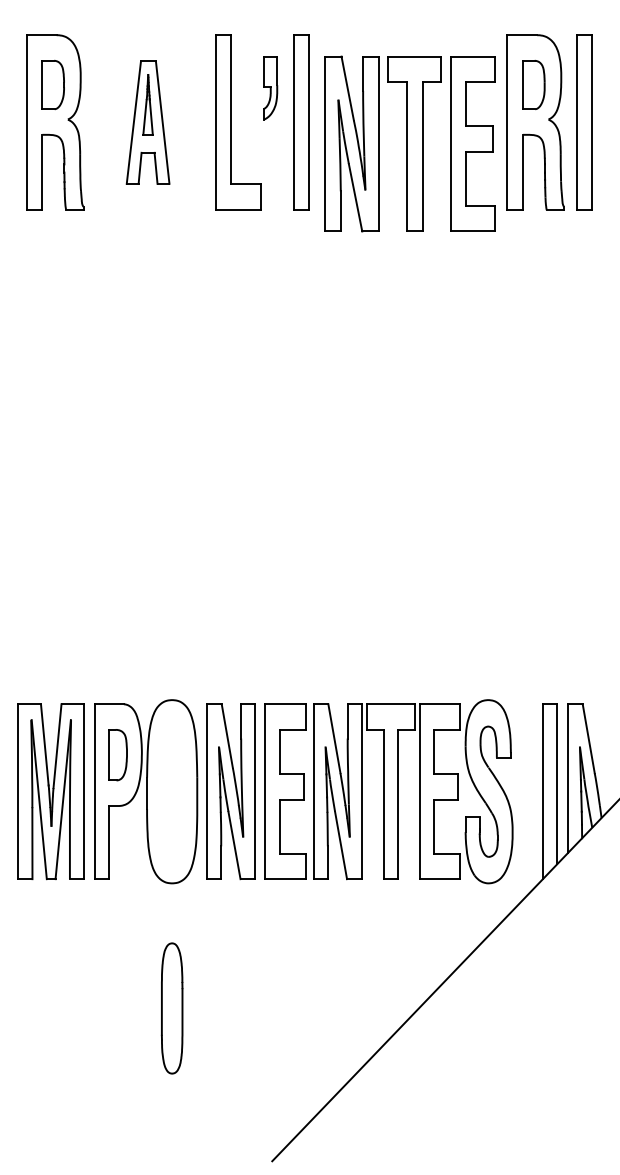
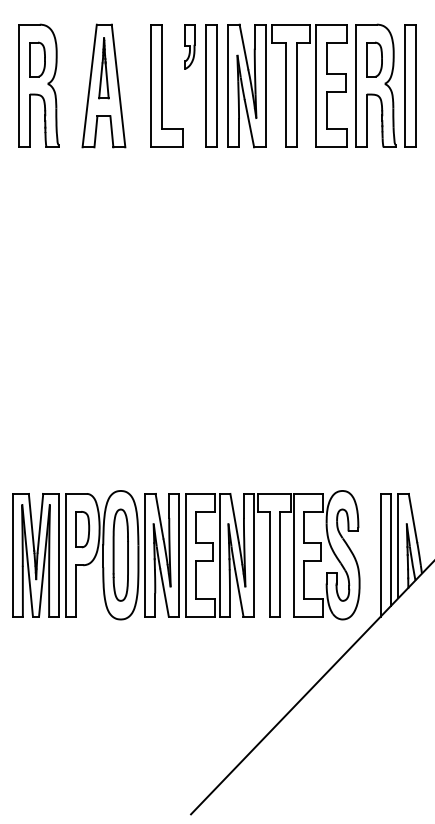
part: (270, 87) -> (189, 46), moved
part: (147, 121) -> (103, 85), size x1.43
part: (409, 143) -> (287, 85), moved
part: (171, 1007) -> (120, 554), moved

